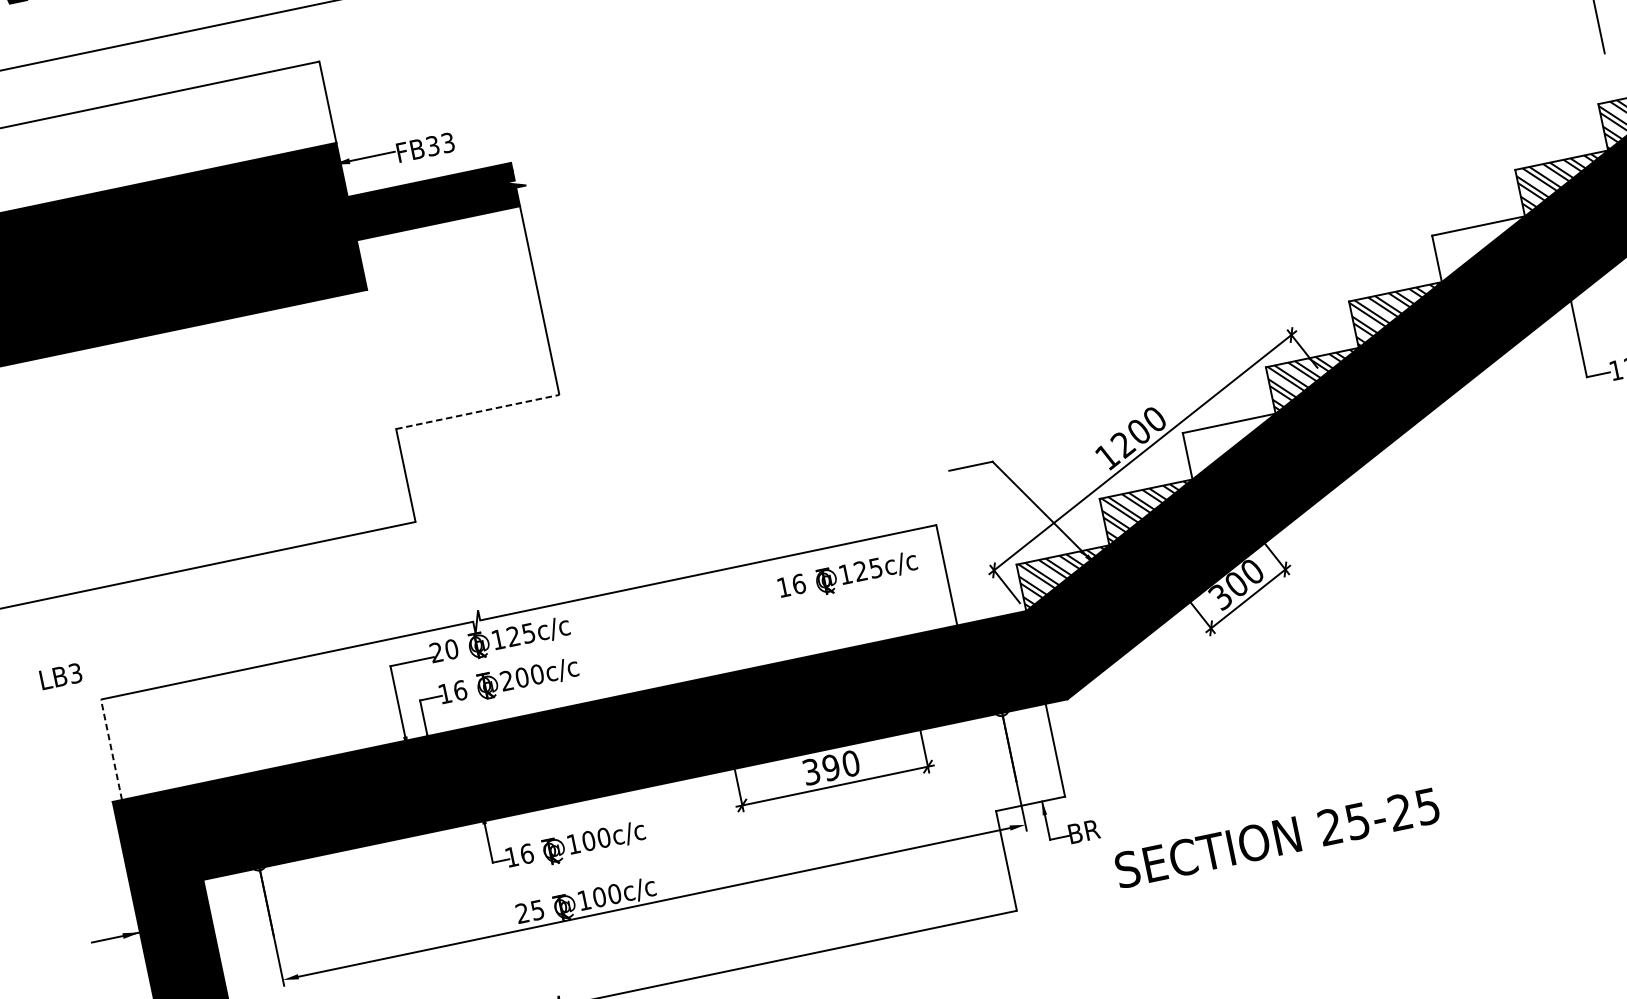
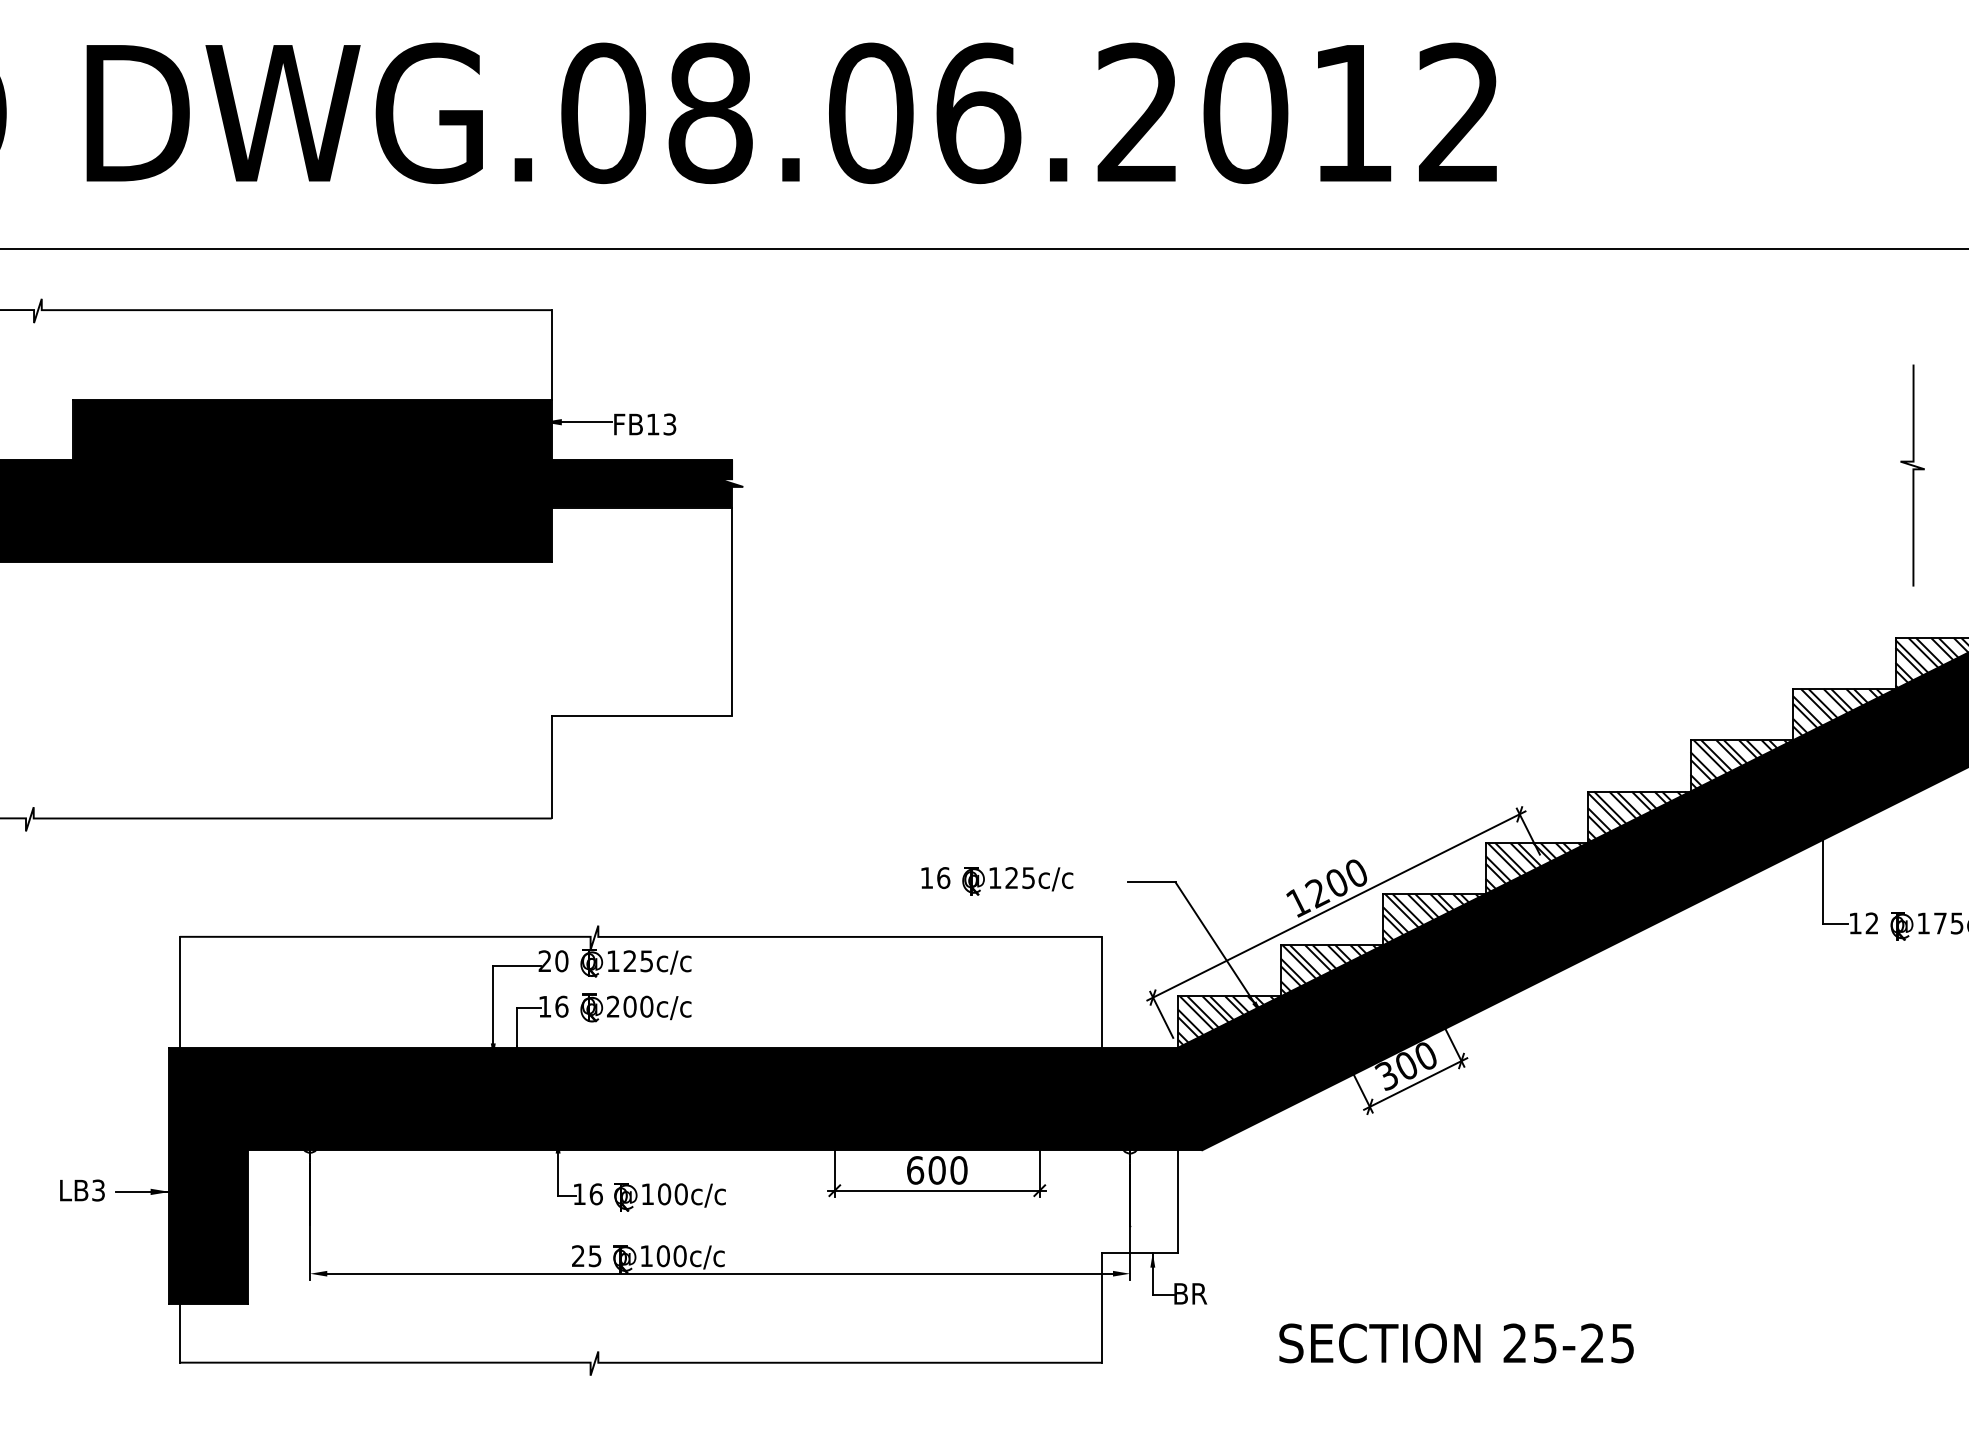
text: (432, 146) -> (652, 424), FB33 -> FB13
hatch: (1482, 247) -> (1741, 764), added
line: (478, 411) -> (642, 715), dashed -> solid
hatch: (1233, 445) -> (1433, 918), added
part: (848, 577) -> (997, 881), moved
text: (61, 676) -> (82, 1190), moved
line: (111, 749) -> (179, 991), dashed -> solid
text: (821, 769) -> (926, 1170), 390 -> 600
text: (1277, 838) -> (1456, 1343), moved

